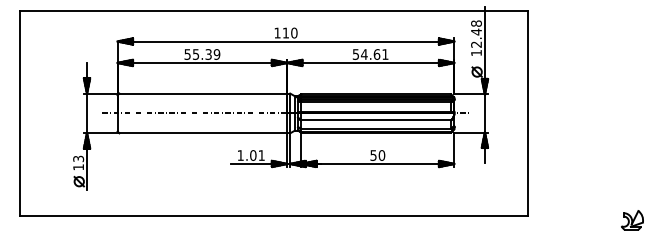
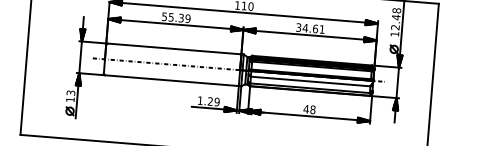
text: (355, 53) -> (298, 26), 54.61 -> 34.61
text: (257, 155) -> (213, 101), 1.01 -> 1.29
text: (377, 155) -> (309, 109), 50 -> 48

